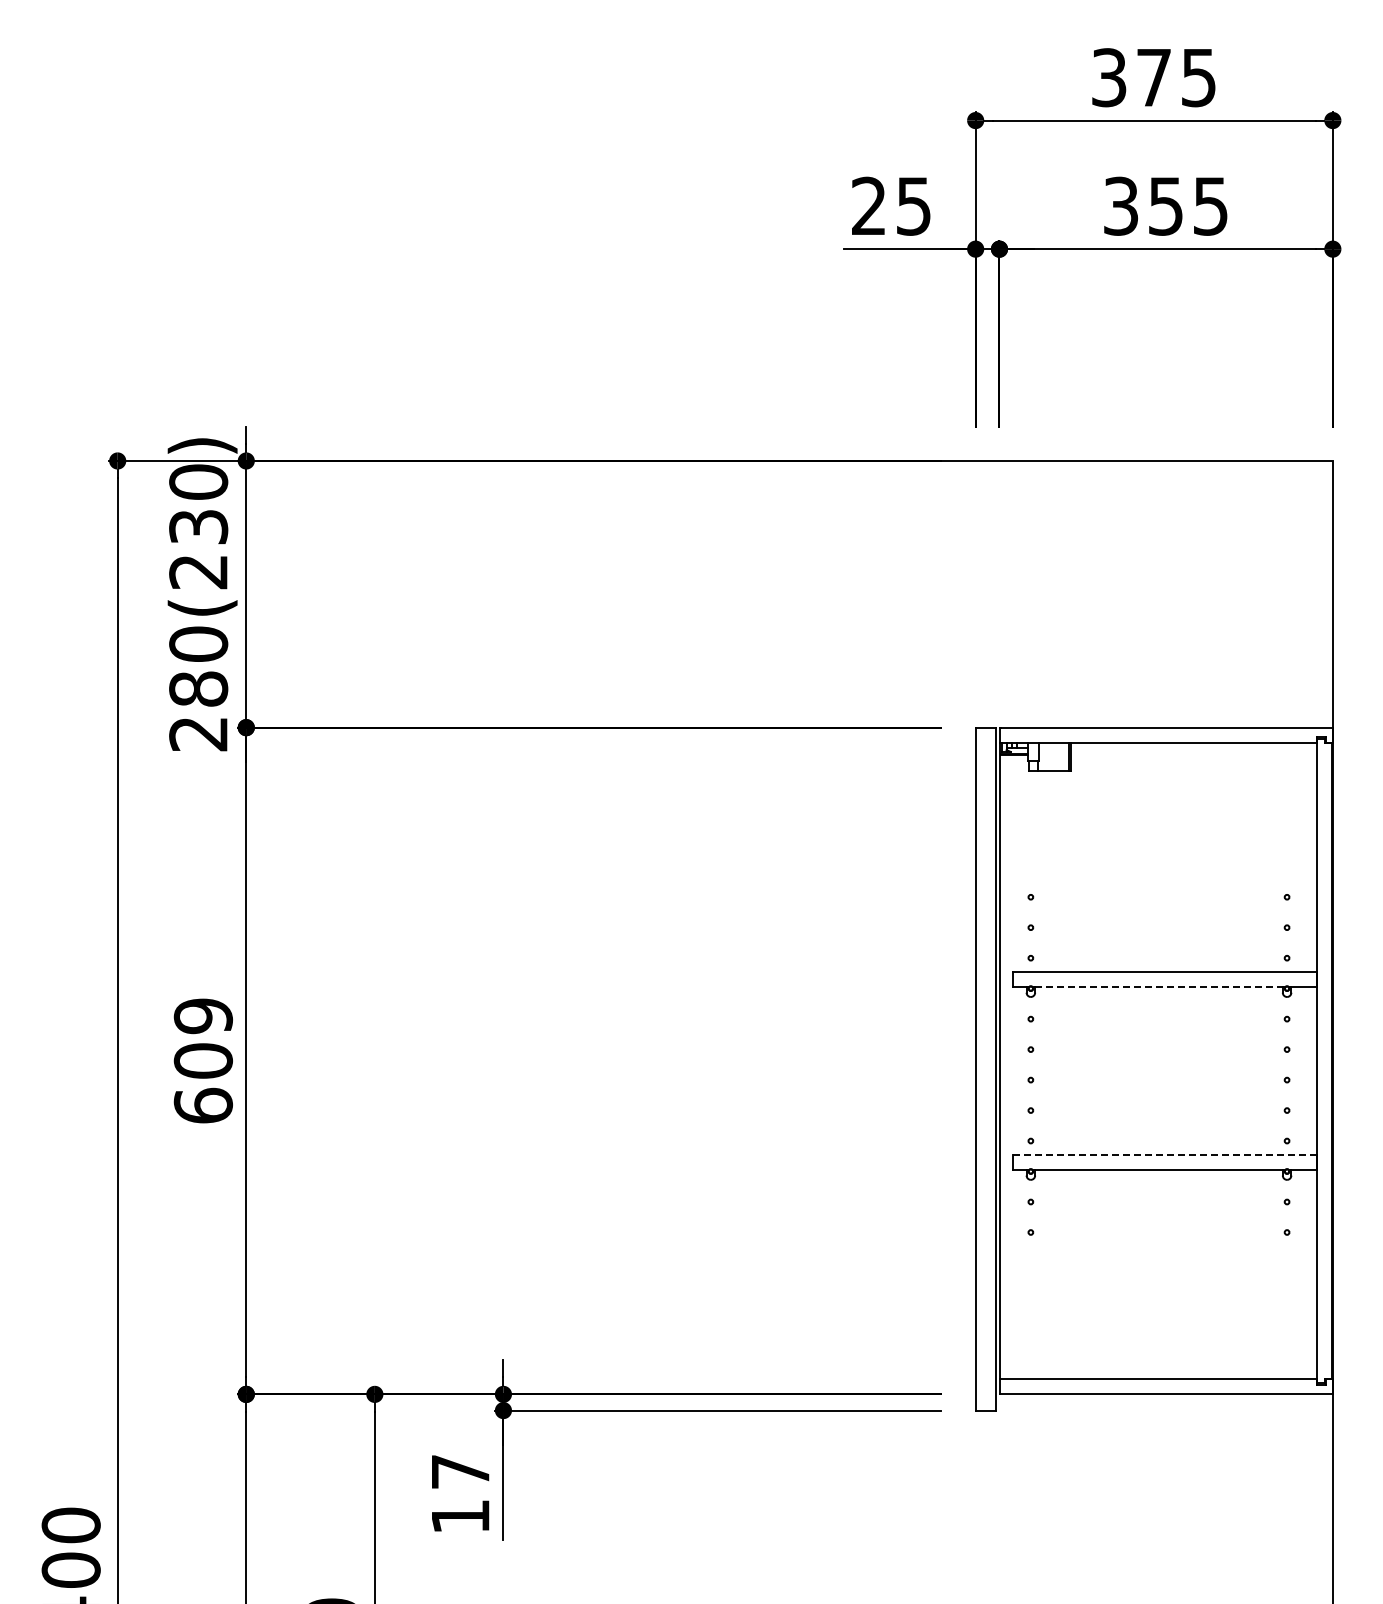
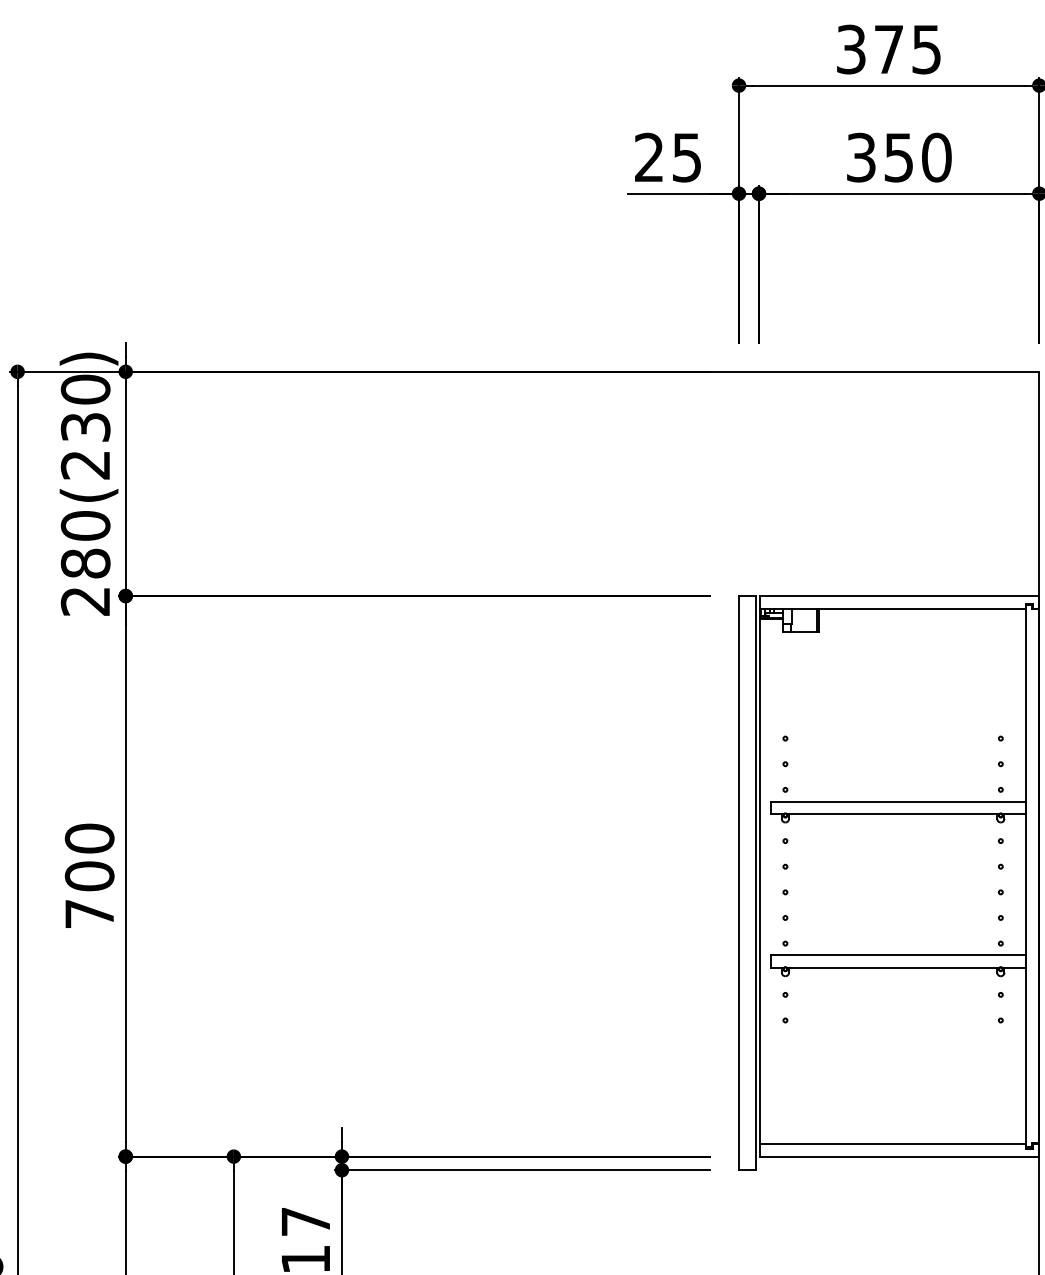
text: (1210, 205) -> (936, 156), 355 -> 350
line: (1158, 987) -> (892, 814), dashed -> solid
text: (202, 1060) -> (88, 875), 609 -> 700
line: (1164, 1155) -> (897, 955), dashed -> solid

